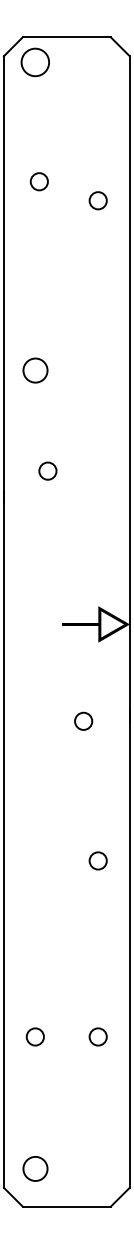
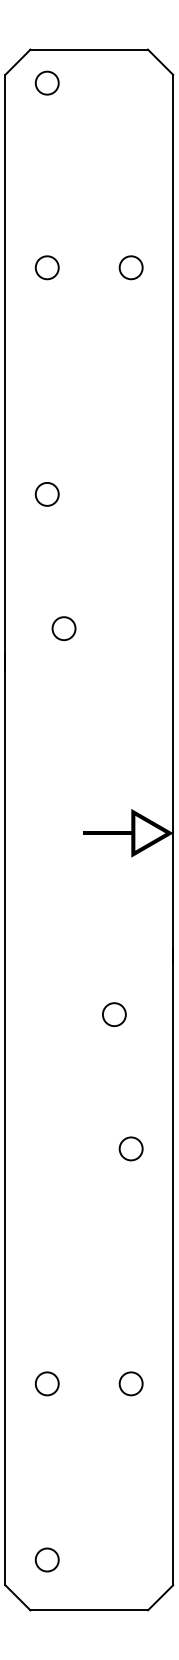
circle: (34, 62) -> (46, 83), size x0.62
circle: (38, 181) -> (46, 267), moved
circle: (34, 370) -> (46, 494), size x0.71
circle: (83, 720) -> (114, 1013), moved
circle: (34, 1168) -> (46, 1559), size x0.71

